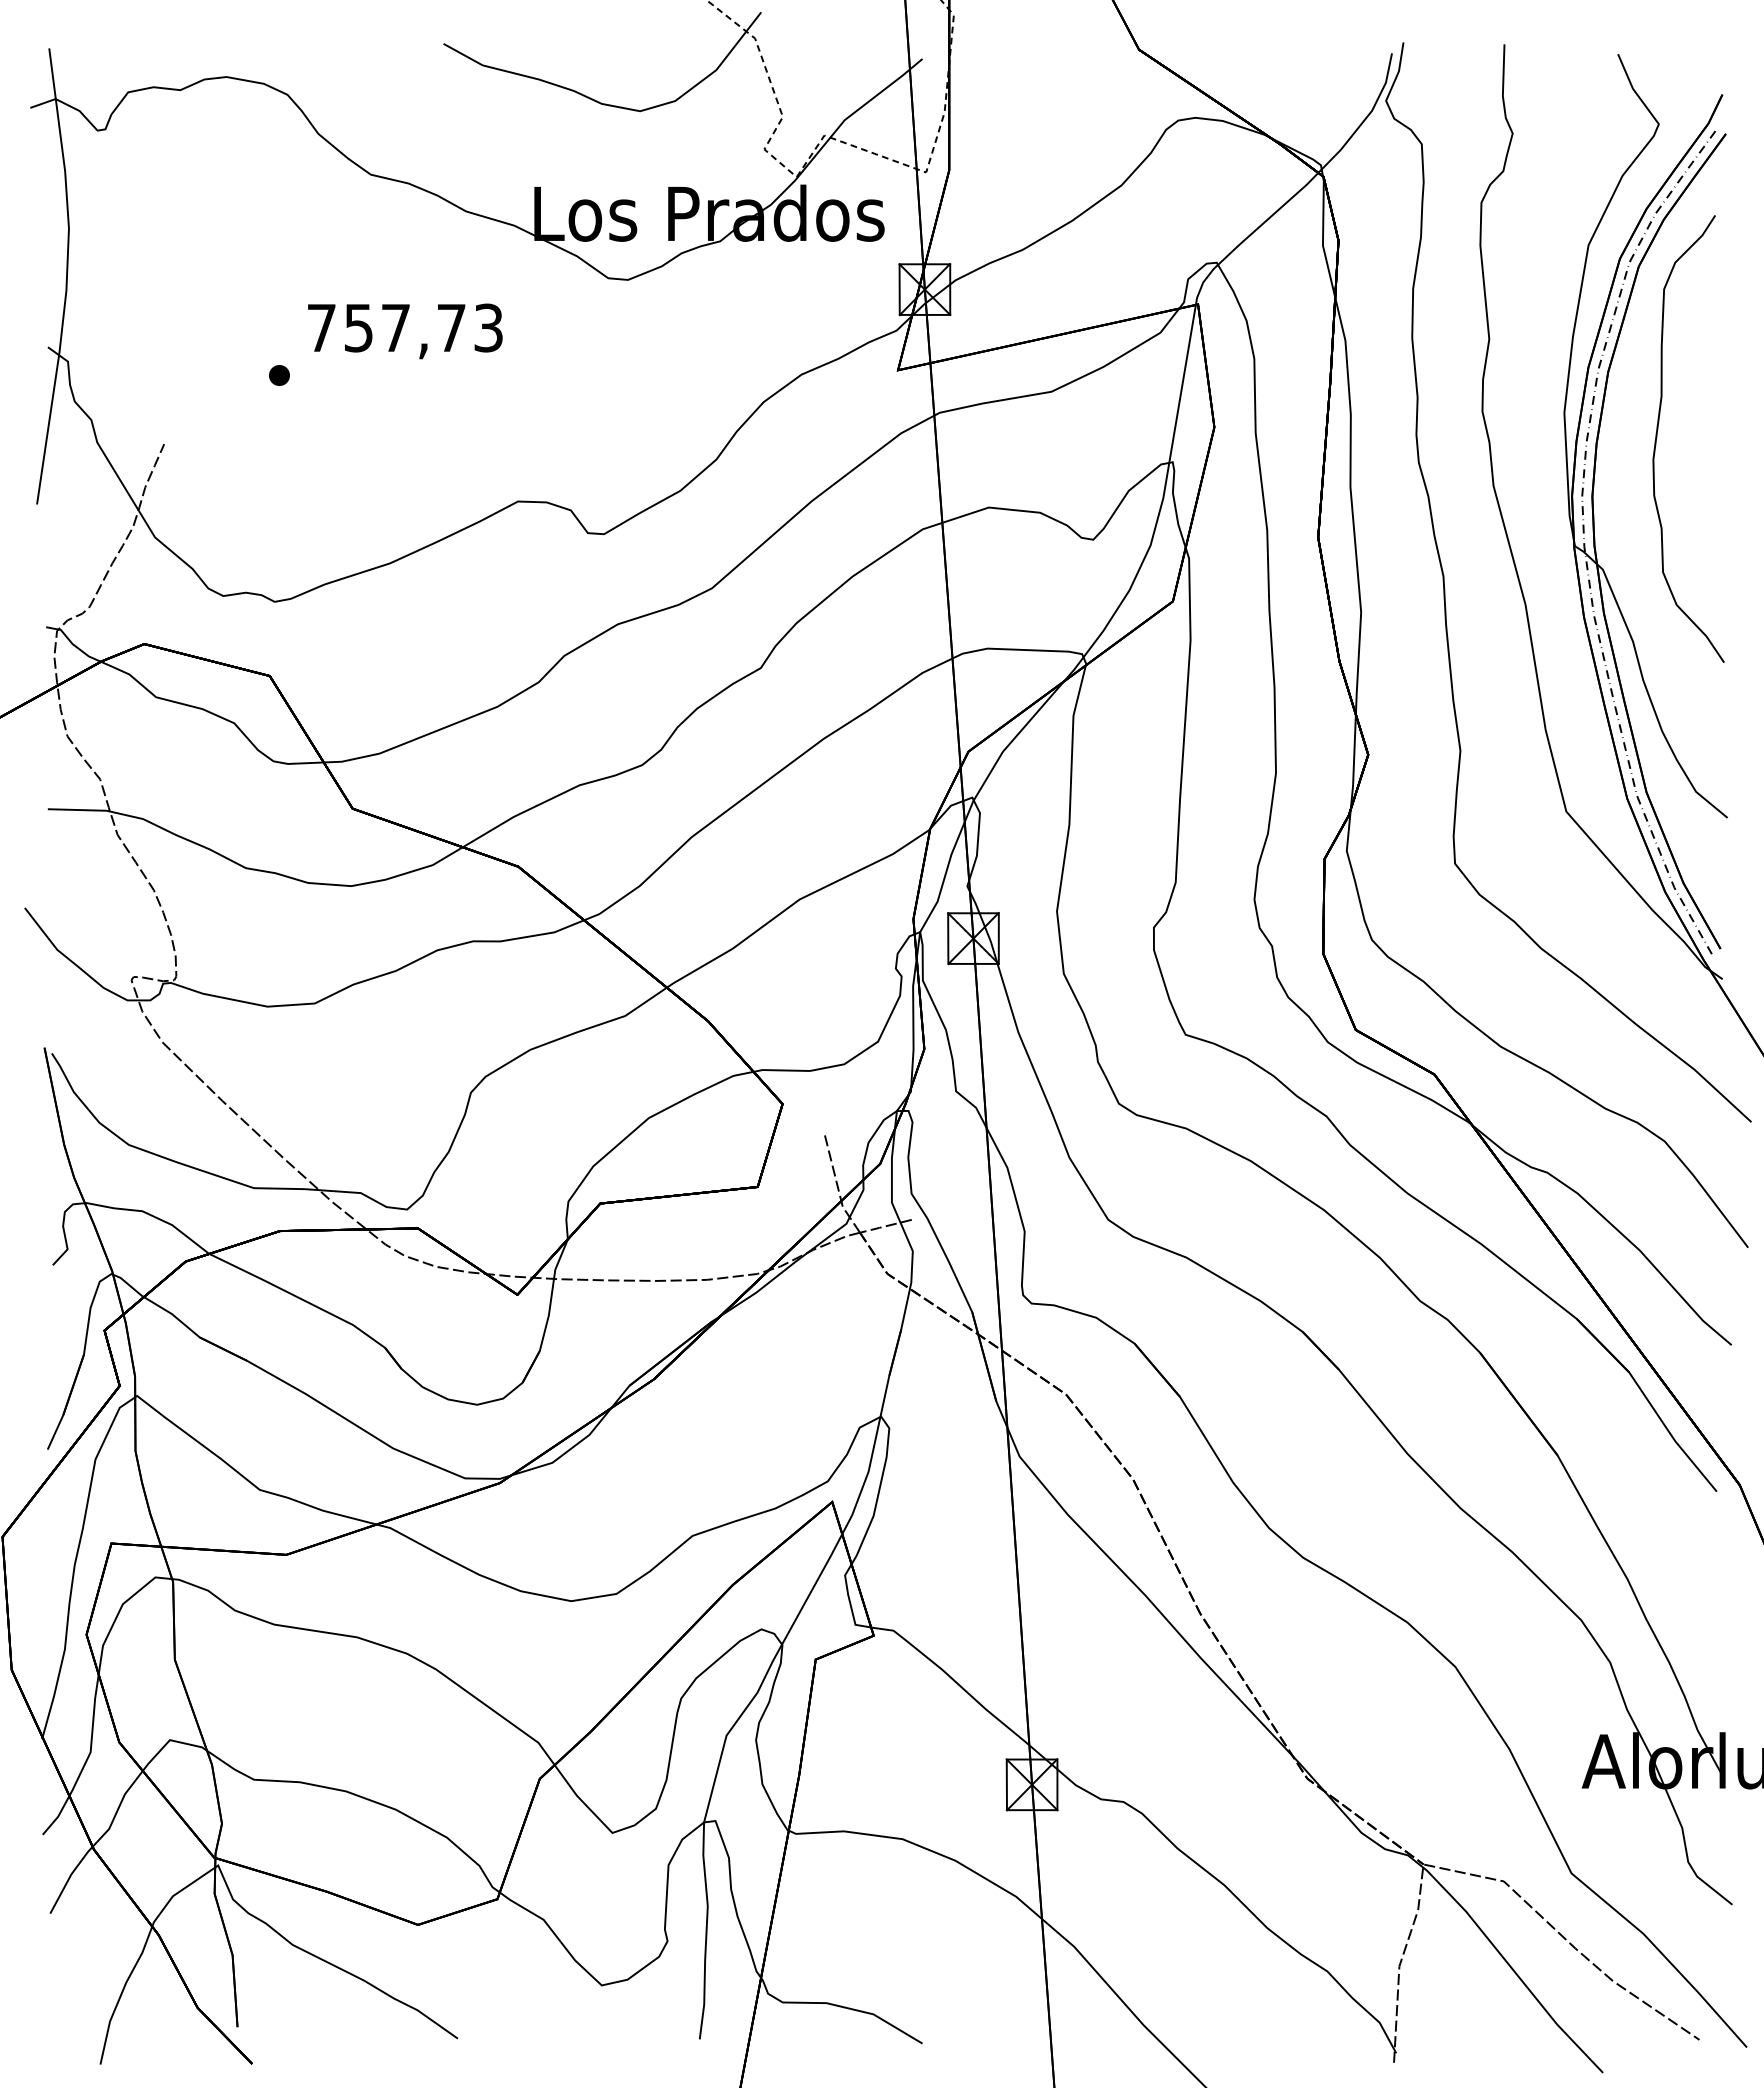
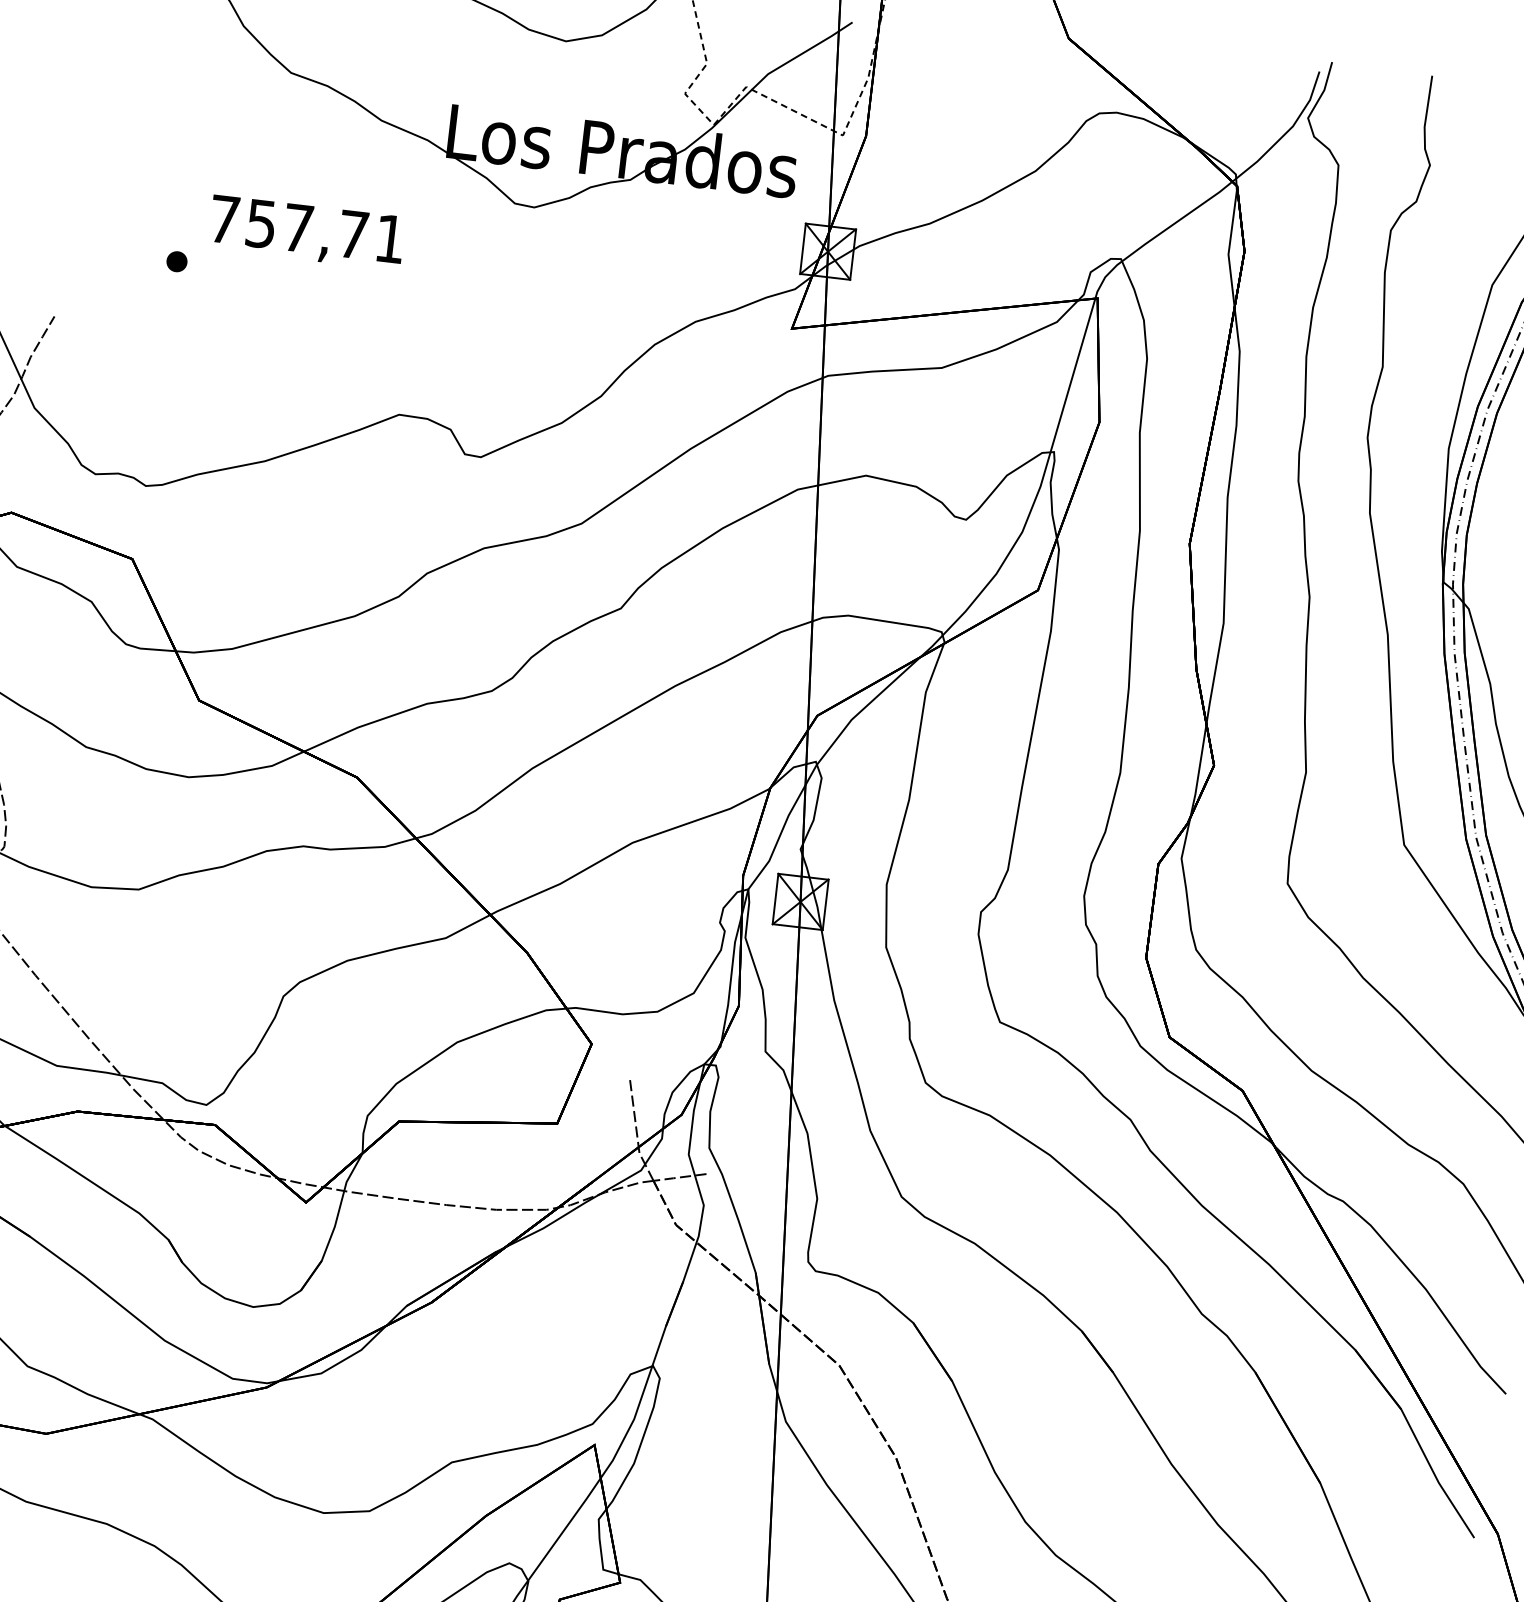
text: (488, 327) -> (390, 238), 757,73 -> 757,71

